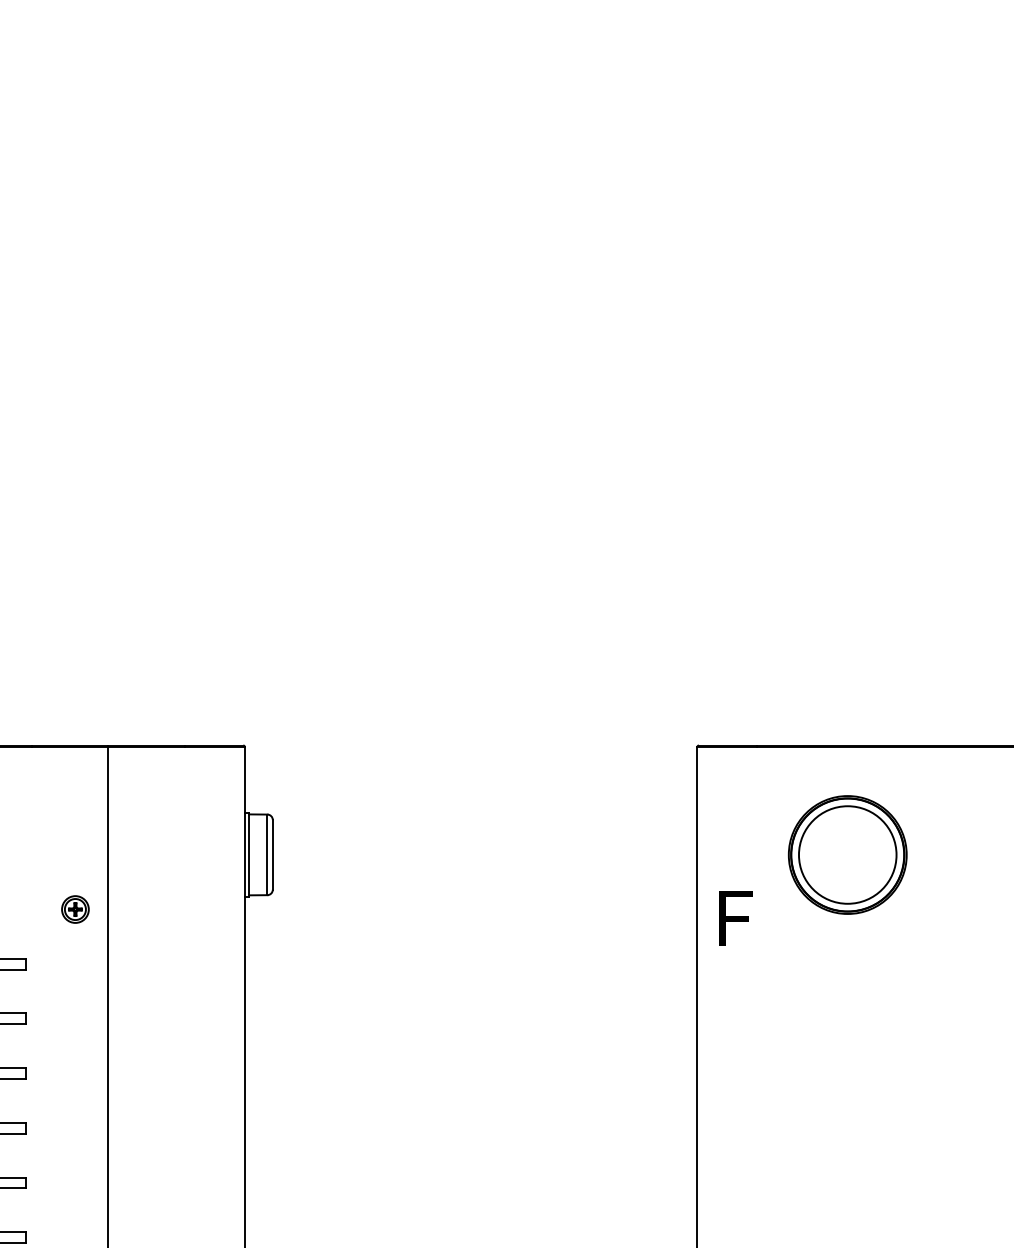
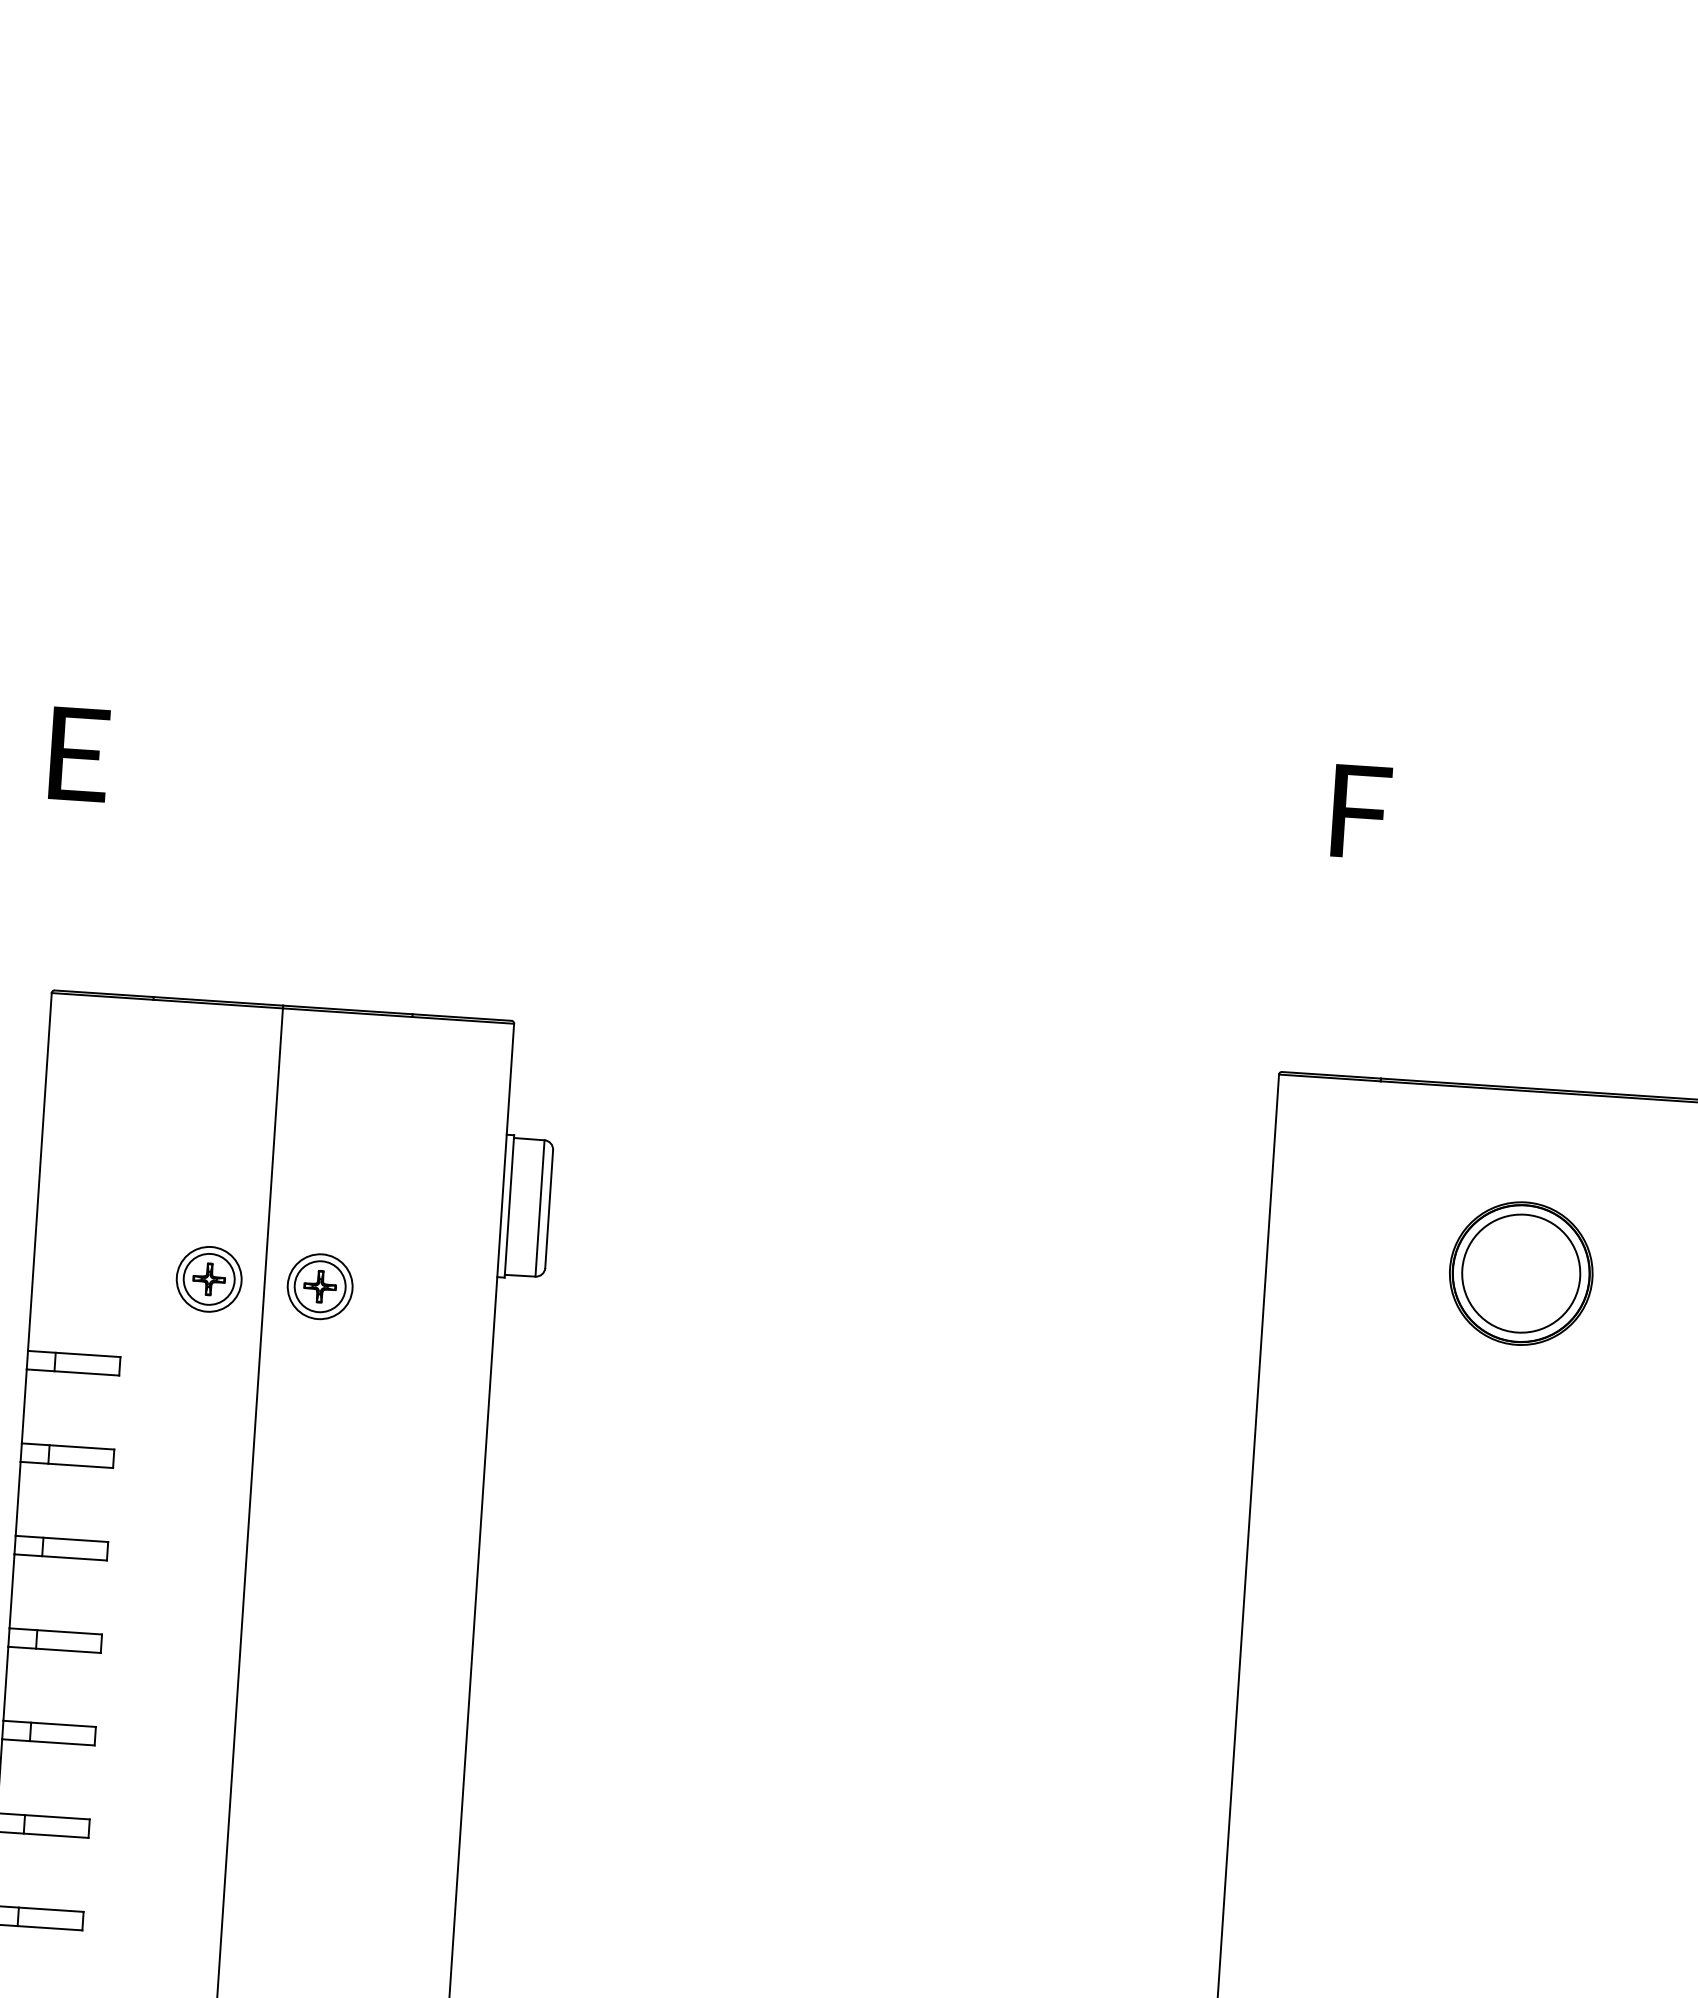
part: (847, 854) -> (1520, 1272), size x0.71
part: (75, 909) -> (209, 1279), size x1.43
part: (141, 909) -> (320, 1286), added
text: (735, 918) -> (1361, 812), moved

